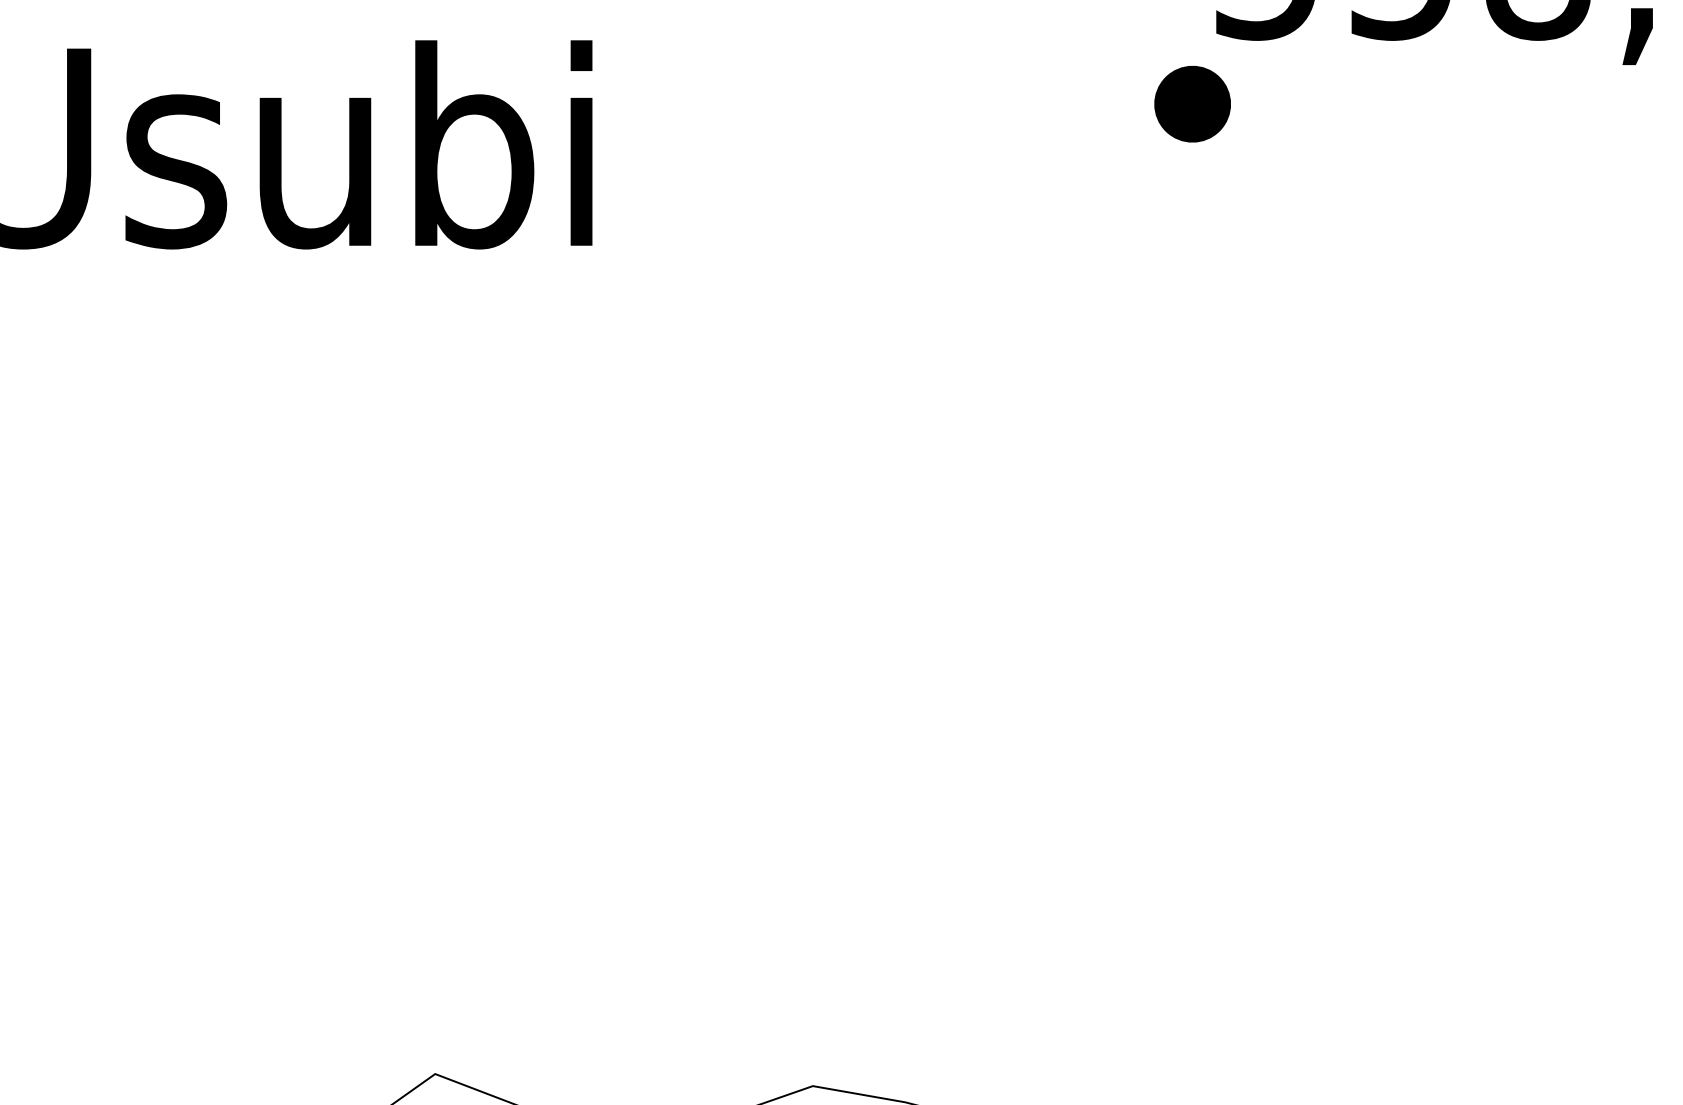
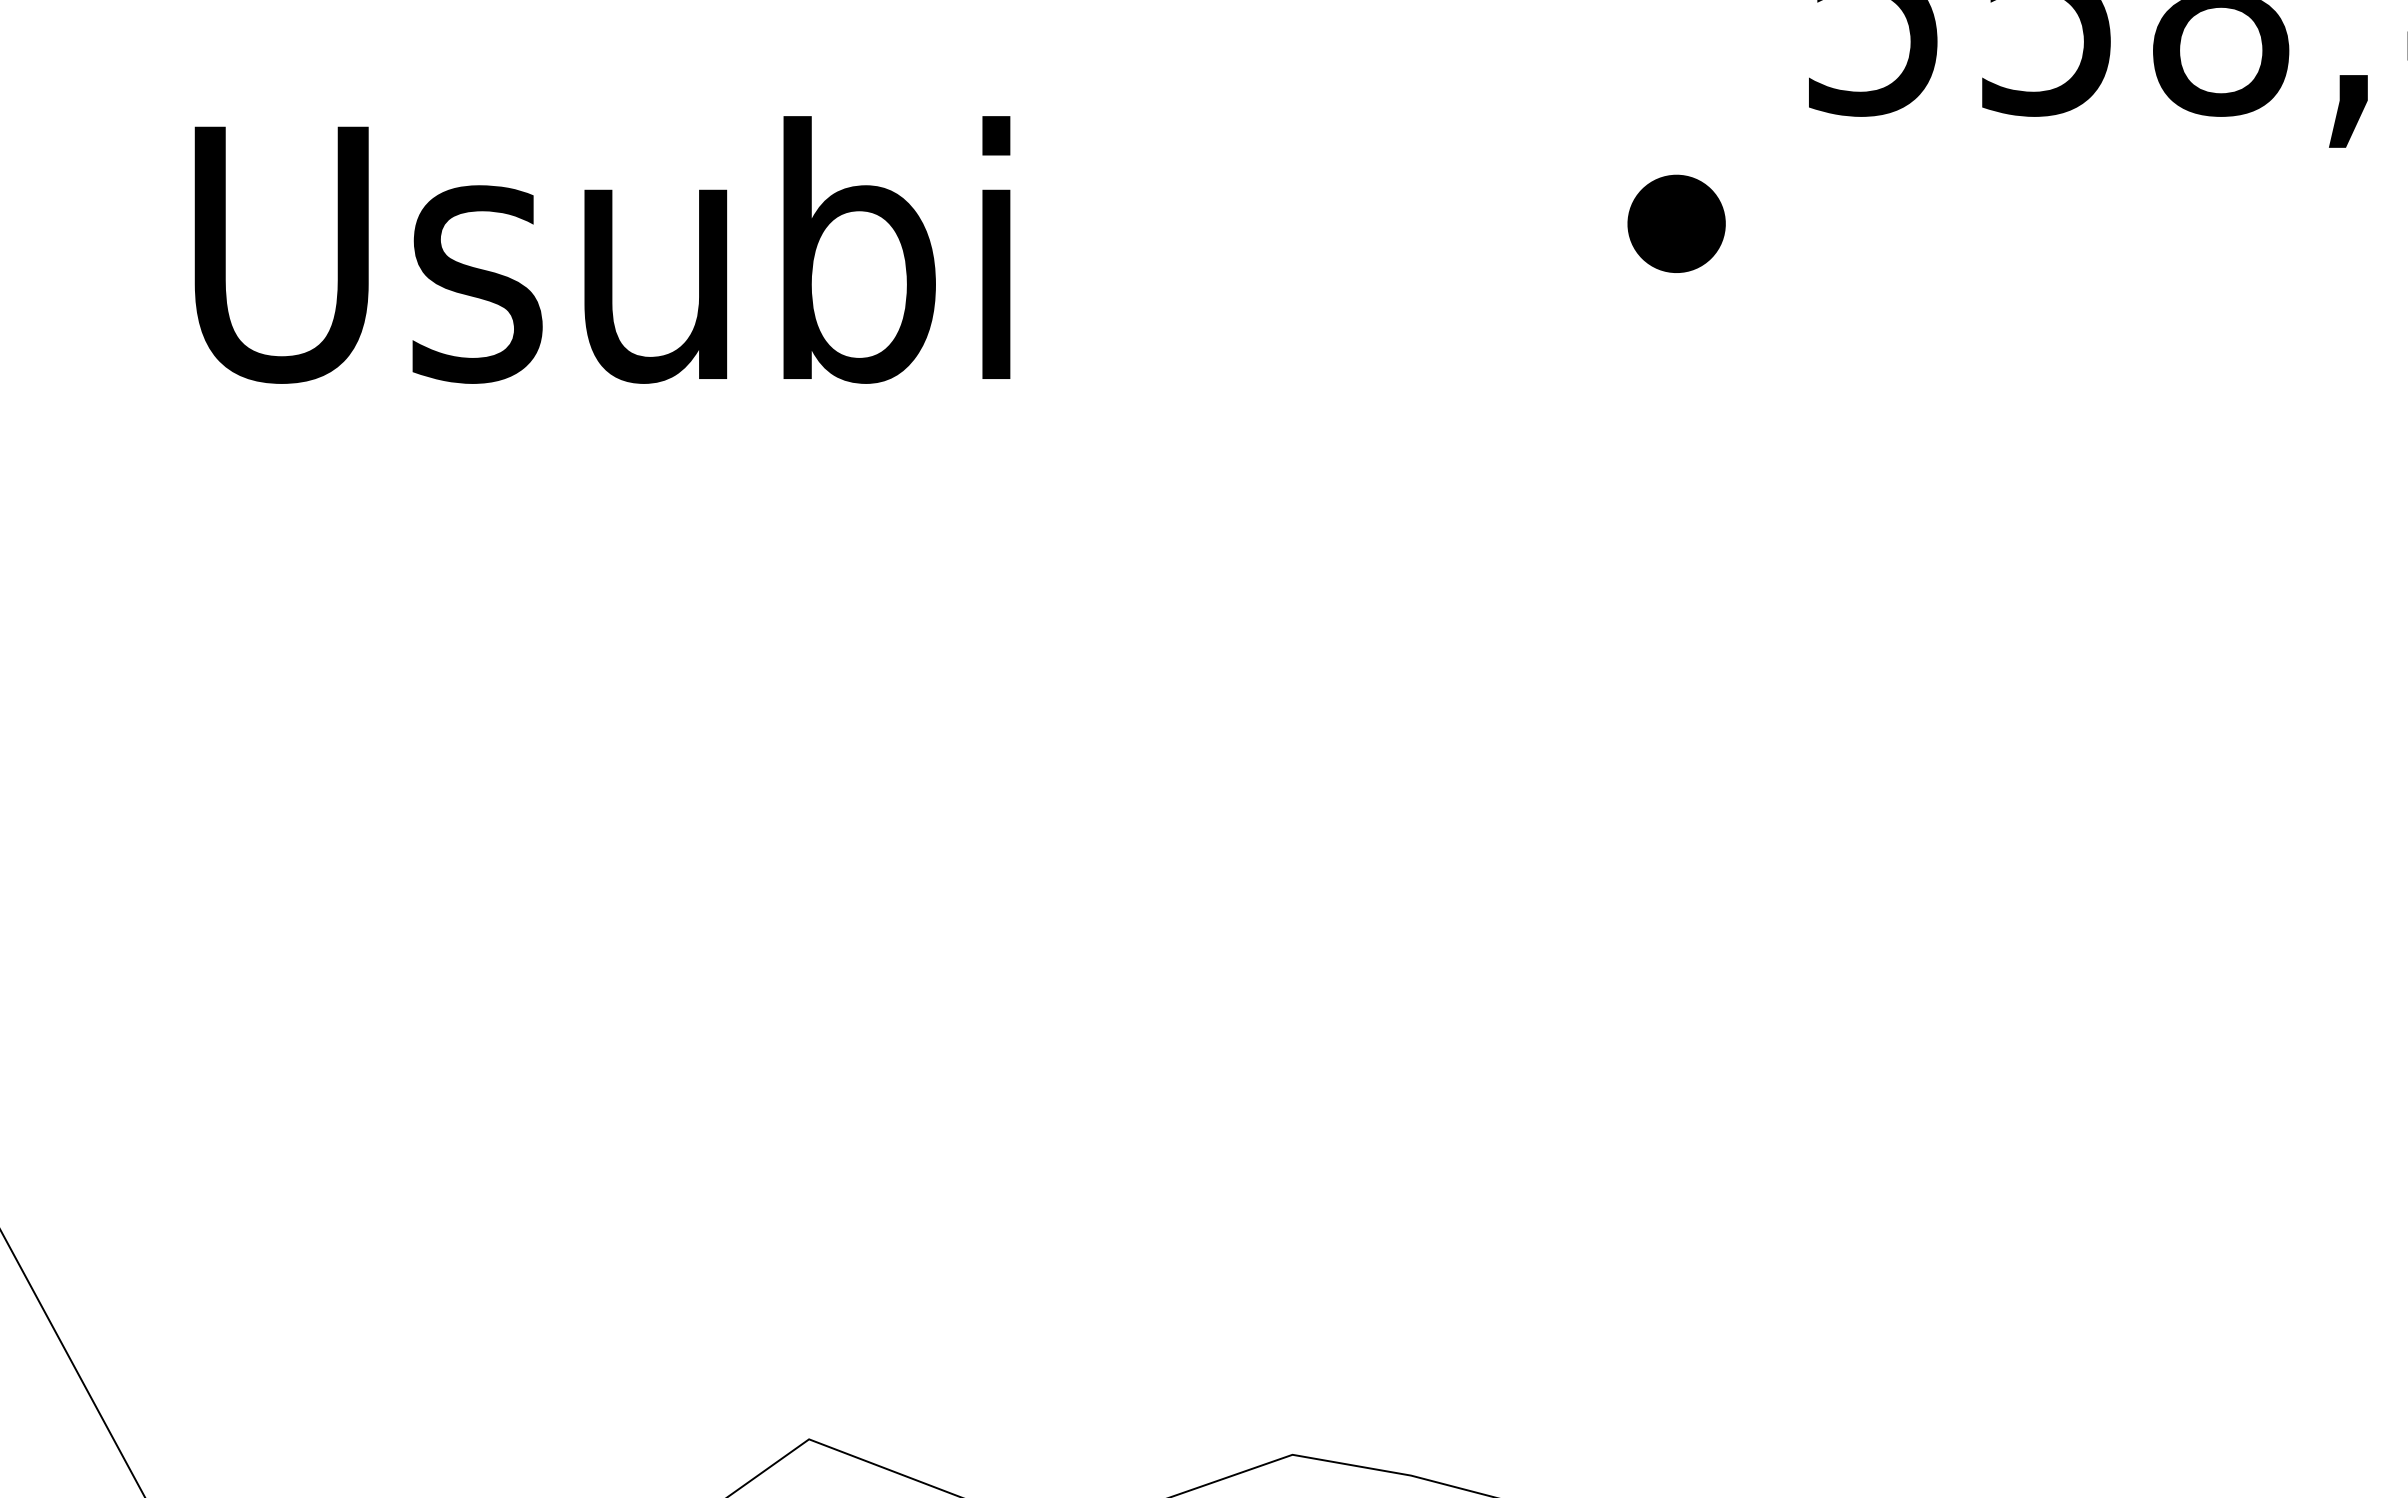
part: (1192, 103) -> (1676, 223), moved

